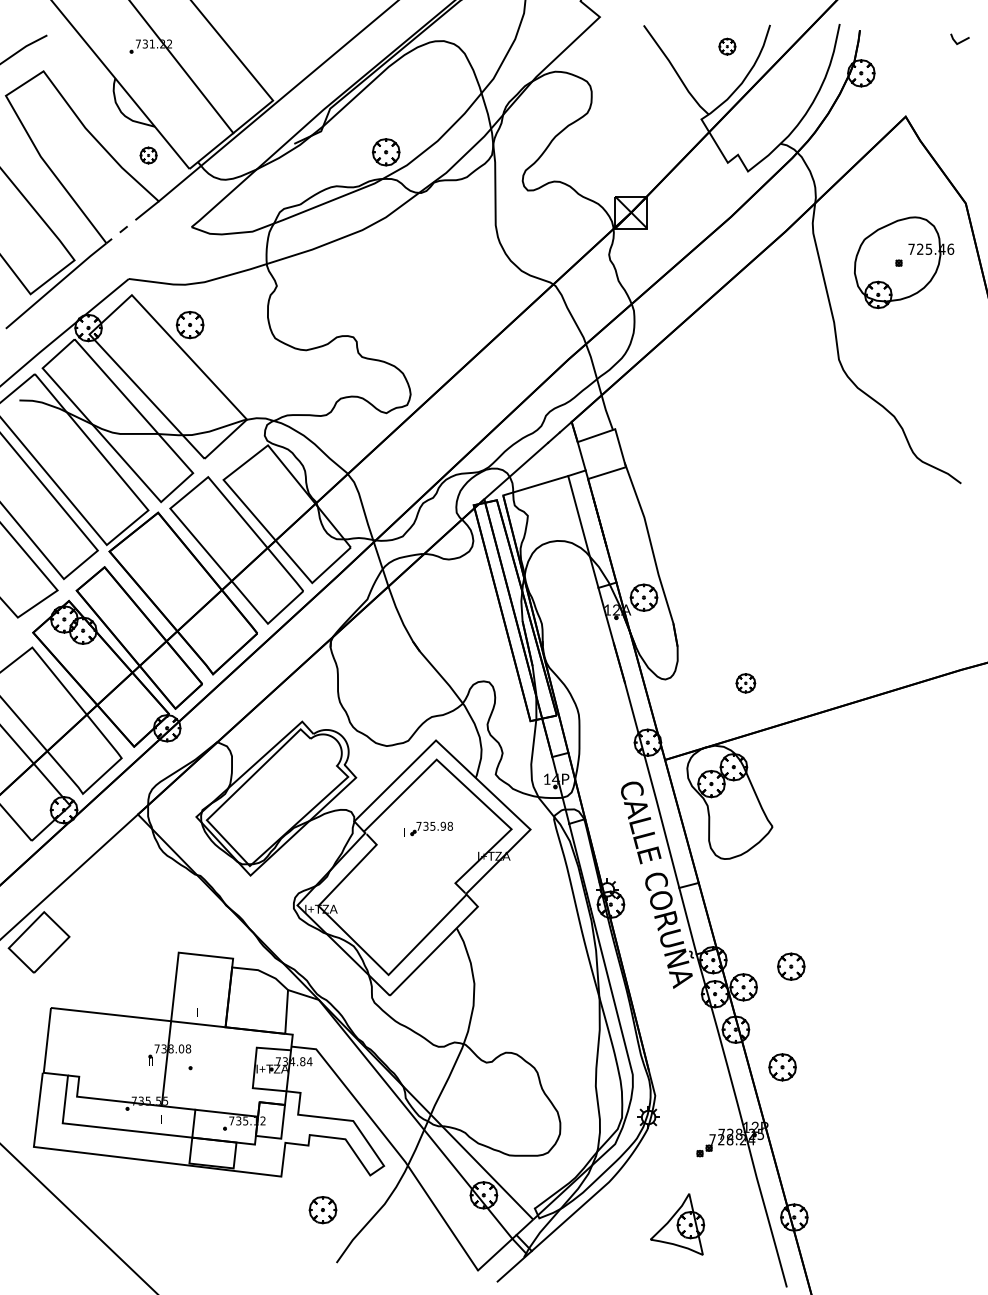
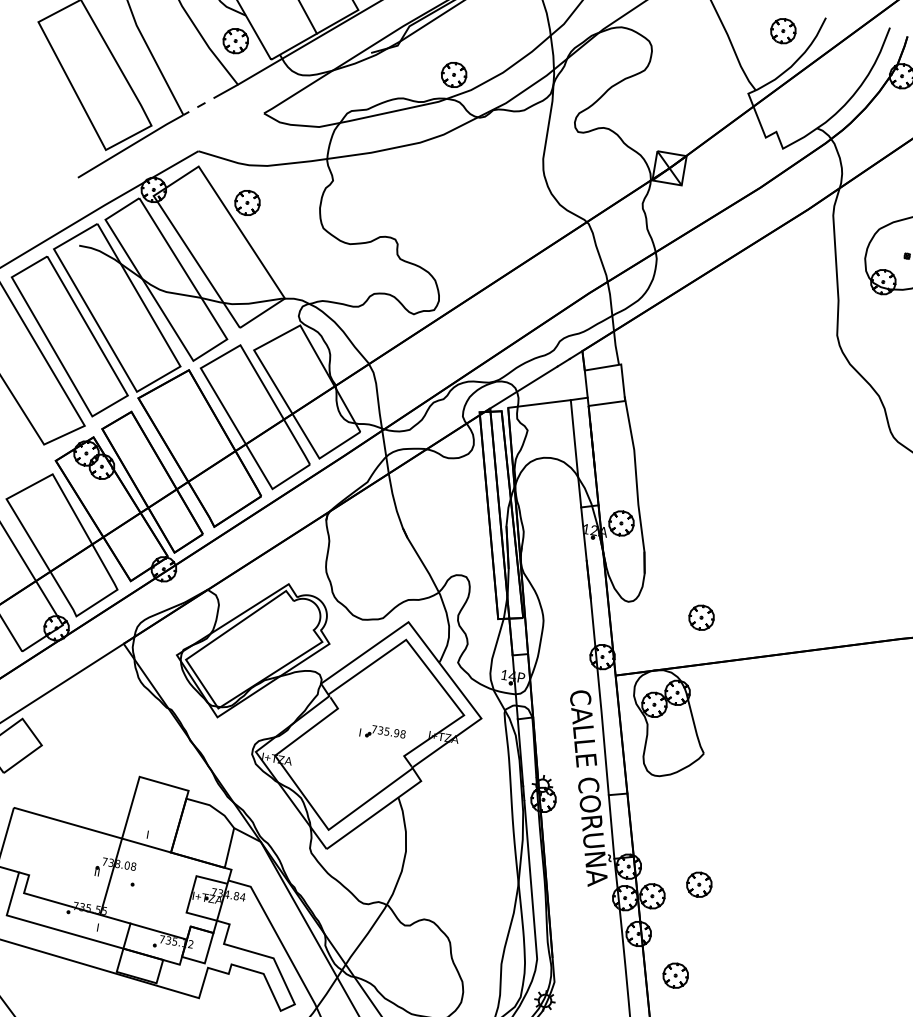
part: (727, 46) -> (783, 30), size x1.67
part: (148, 155) -> (235, 41), size x1.67
part: (745, 683) -> (701, 617), size x1.43
part: (428, 828) -> (382, 732), moved

